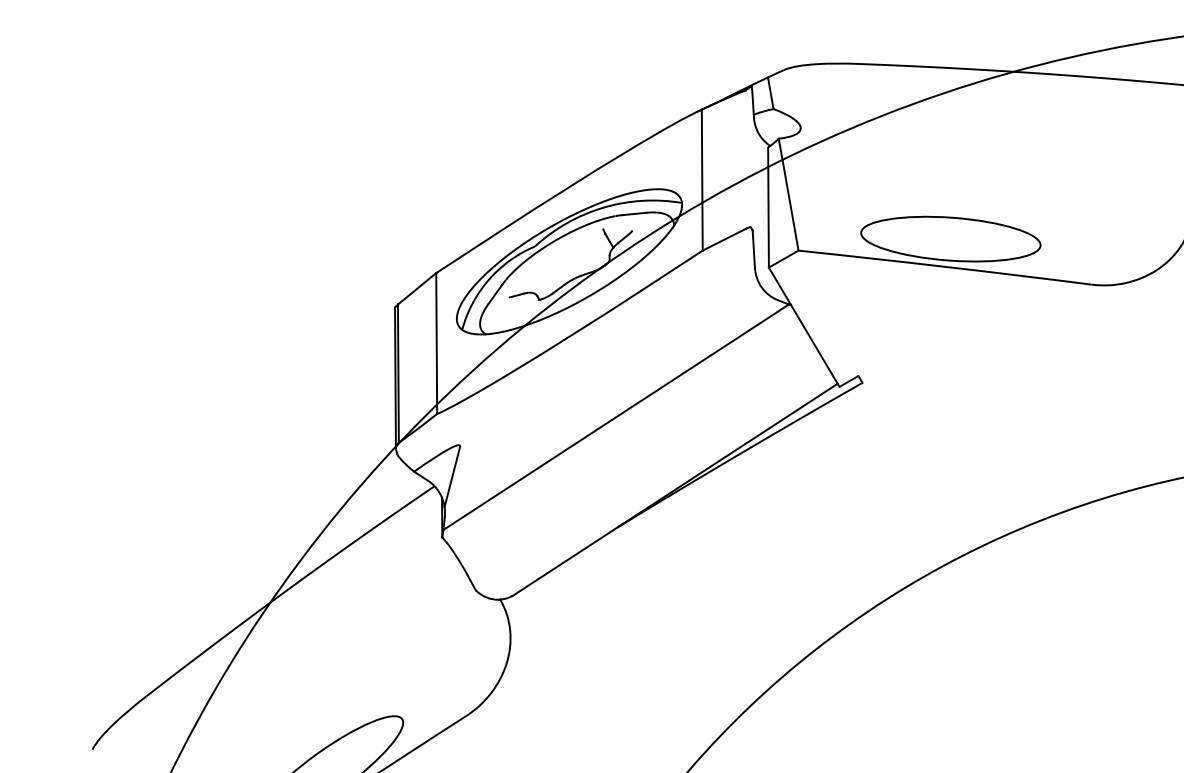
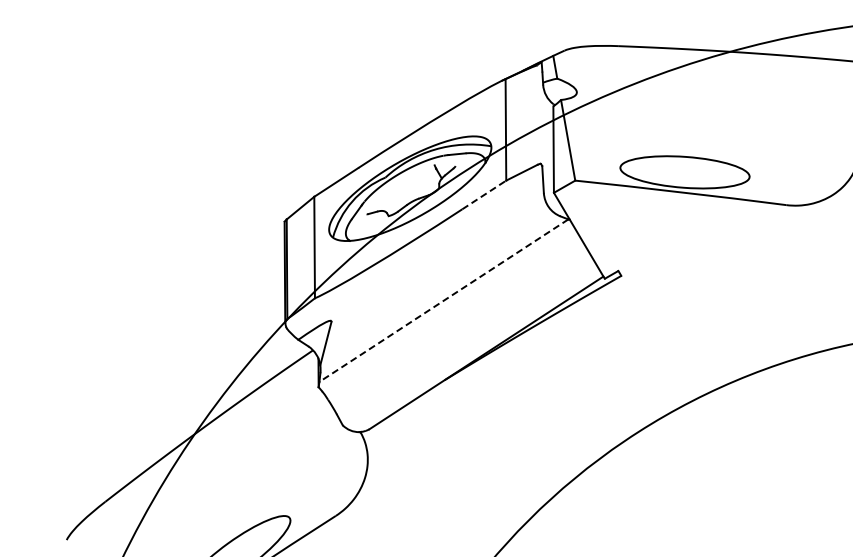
line: (672, 269) -> (484, 194), solid -> dashed
line: (615, 417) -> (443, 300), solid -> dashed

